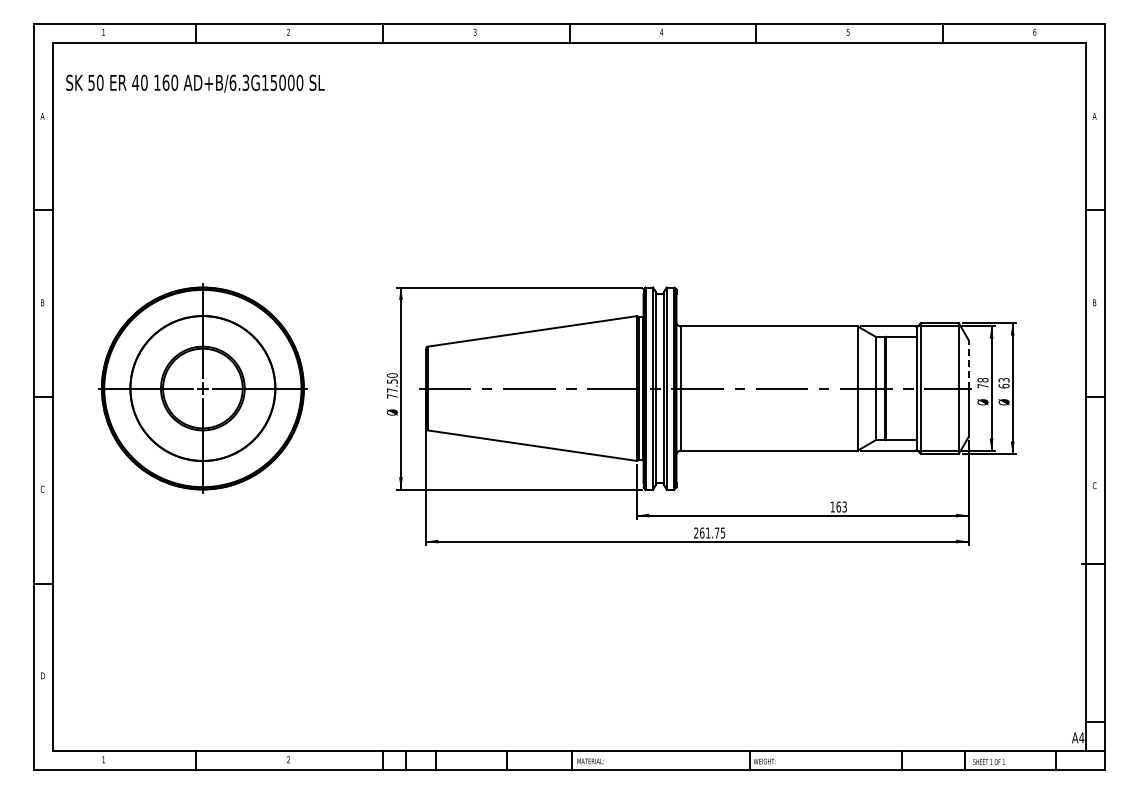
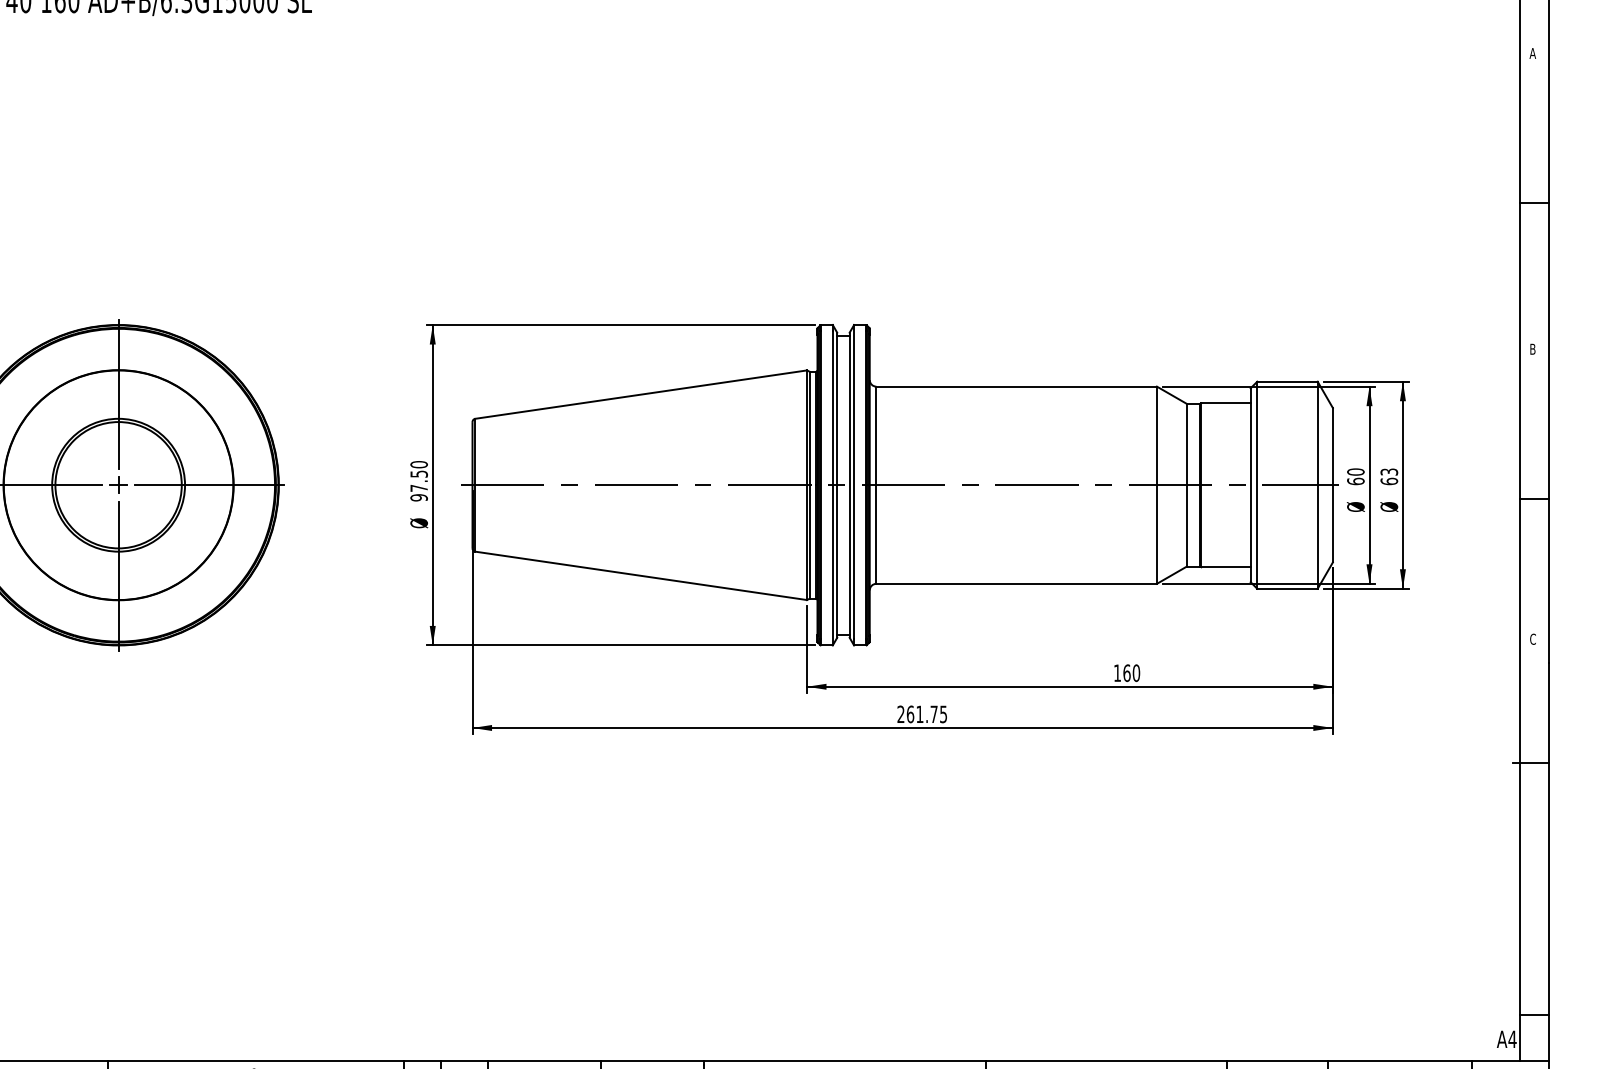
line: (968, 363) -> (1332, 445), dashed -> solid
text: (982, 383) -> (1355, 477), 78 -> 60
text: (391, 396) -> (417, 497), 77.50 -> 97.50
text: (844, 506) -> (1136, 672), 163 -> 160

